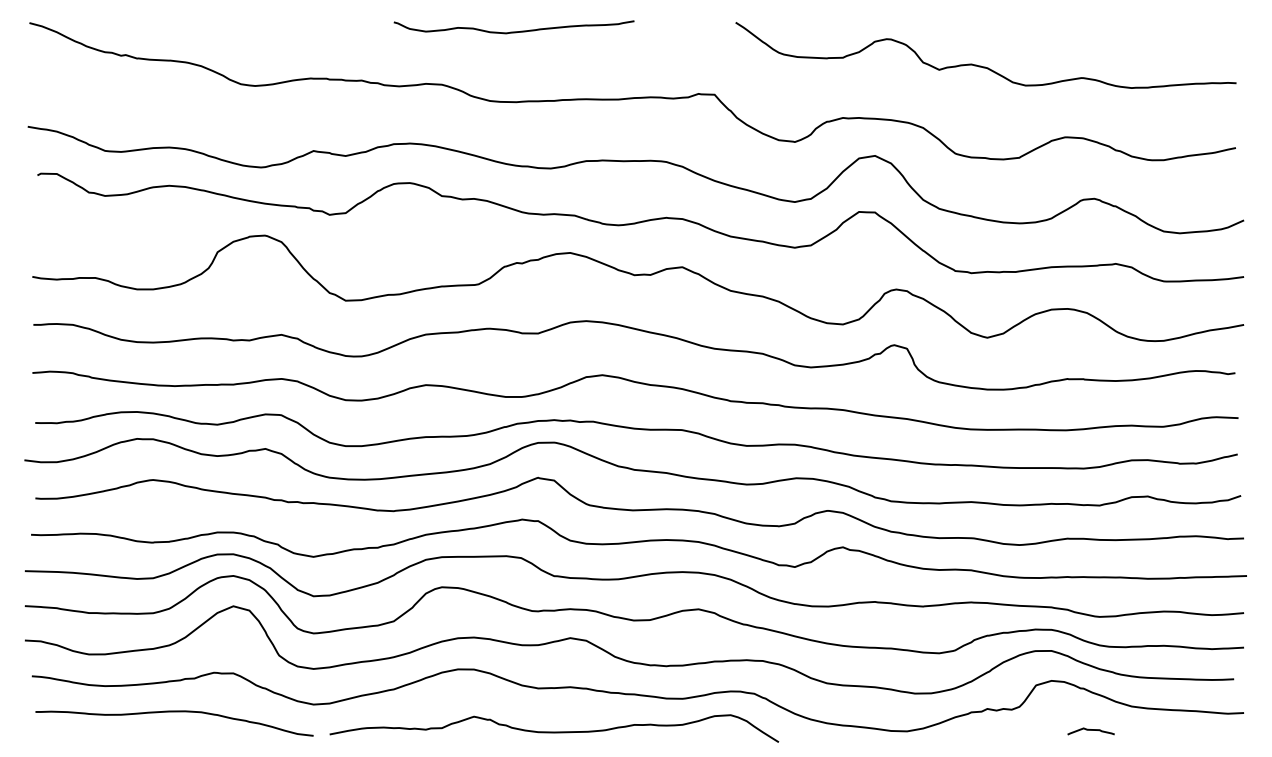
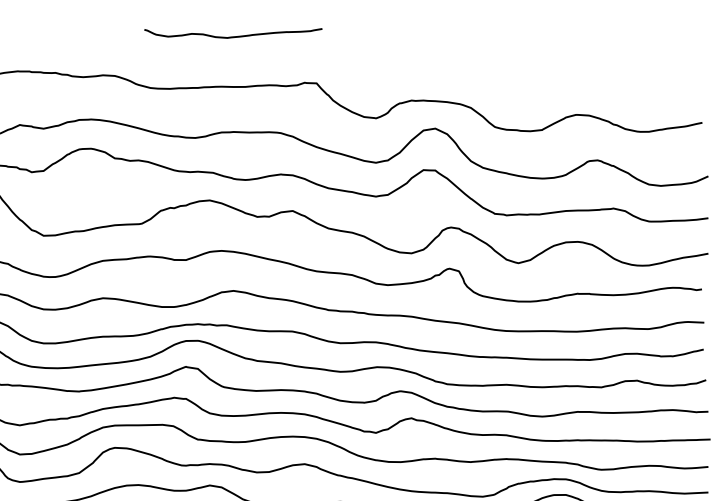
curve: (513, 31) -> (232, 36), moved
curve: (981, 65) -> (514, 61), removed

